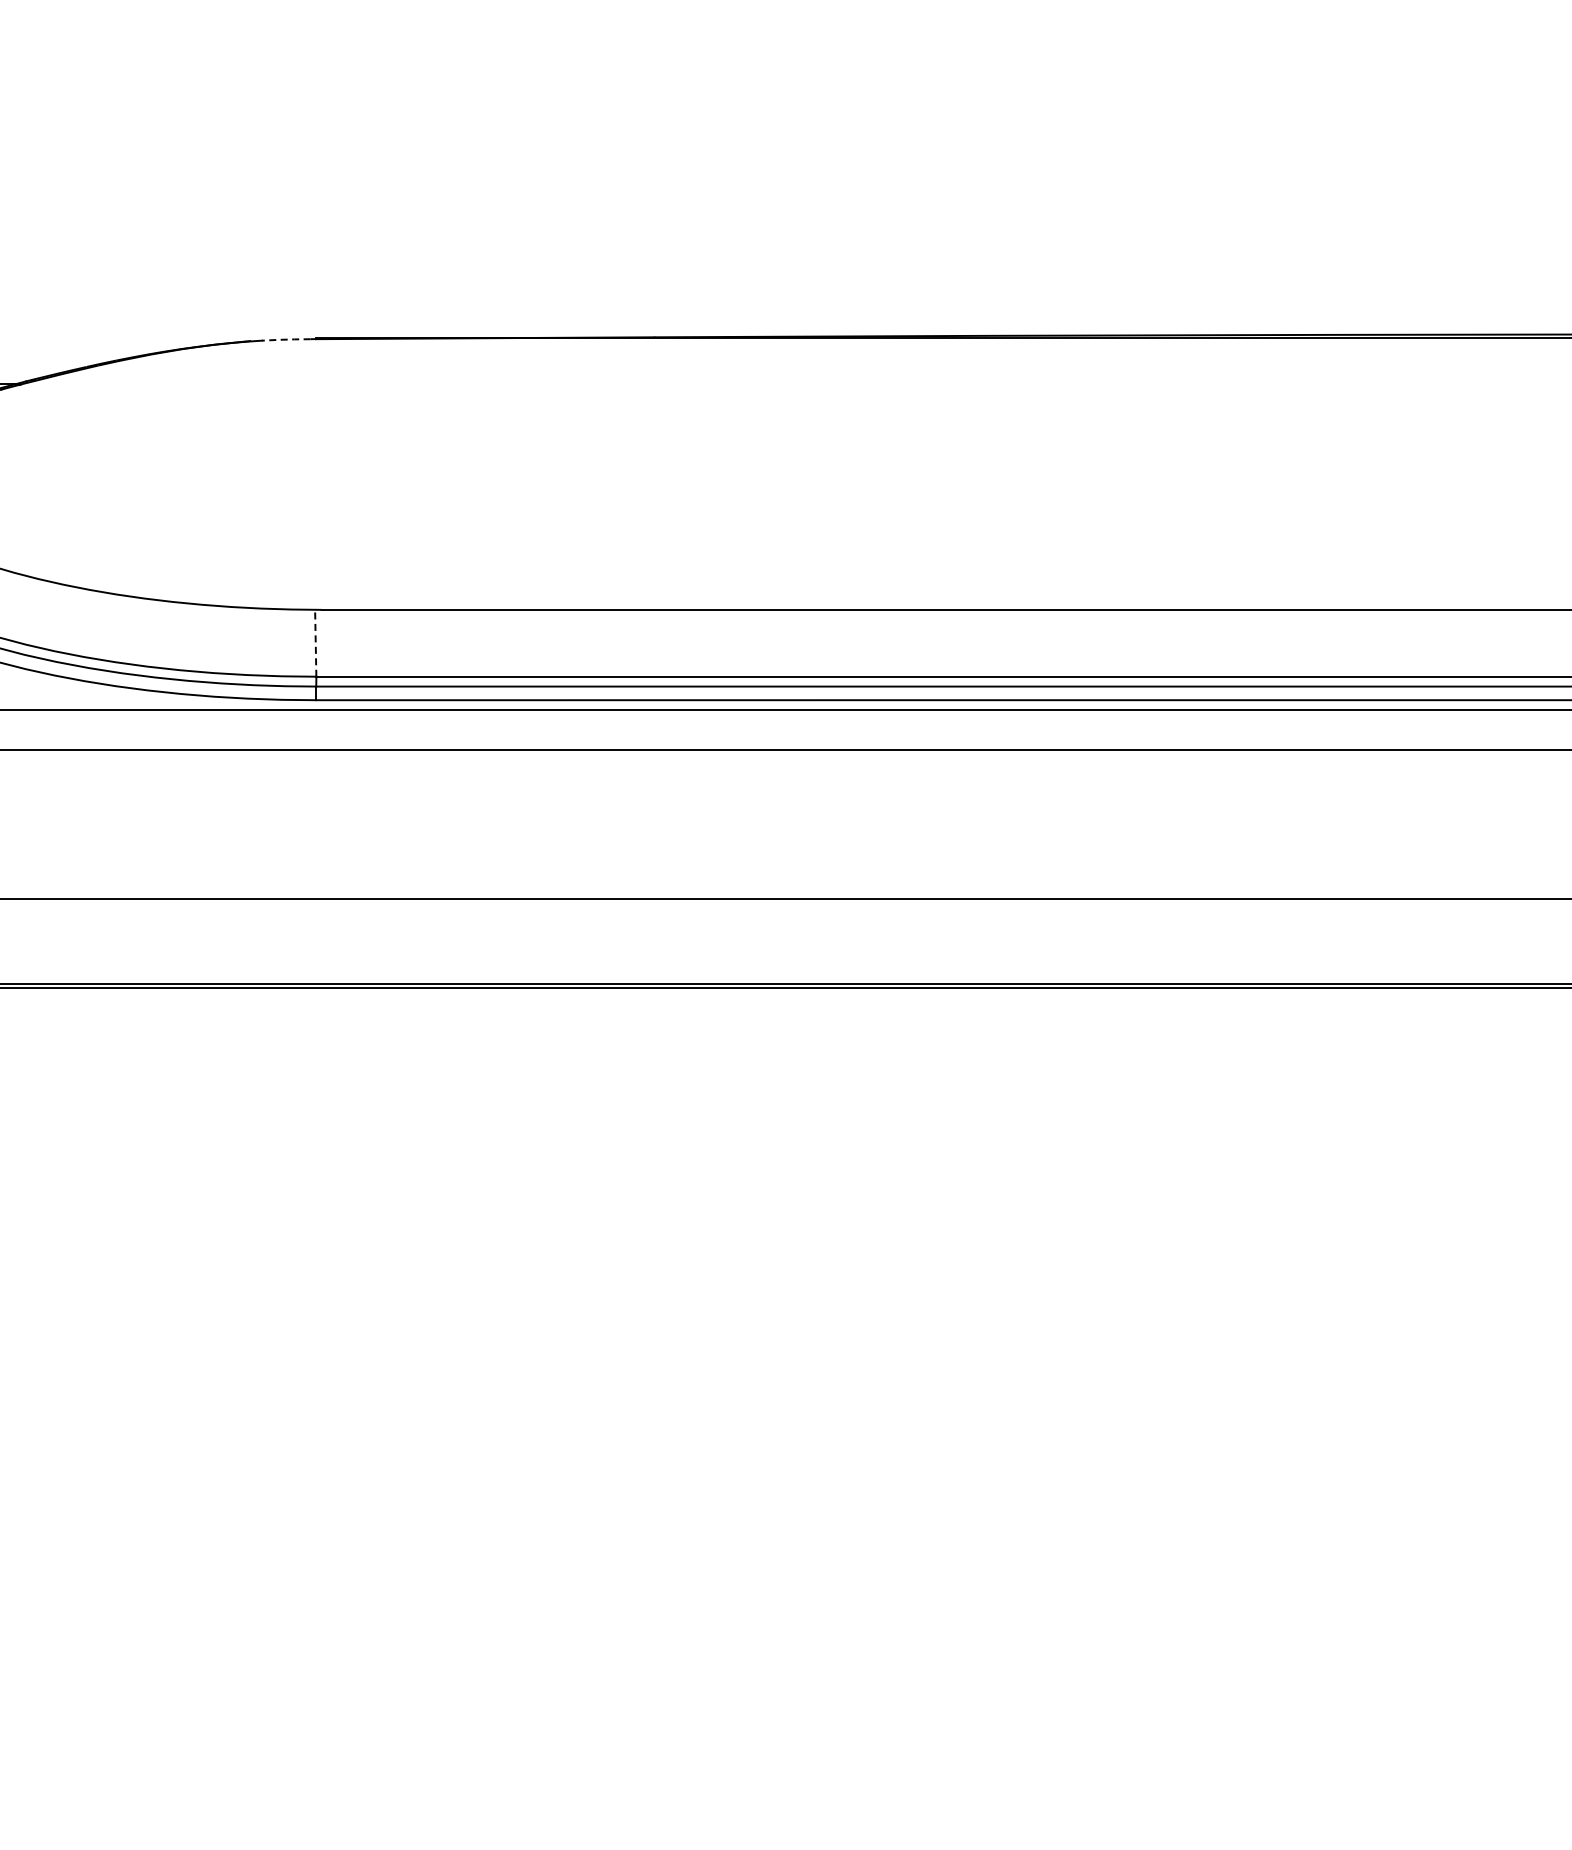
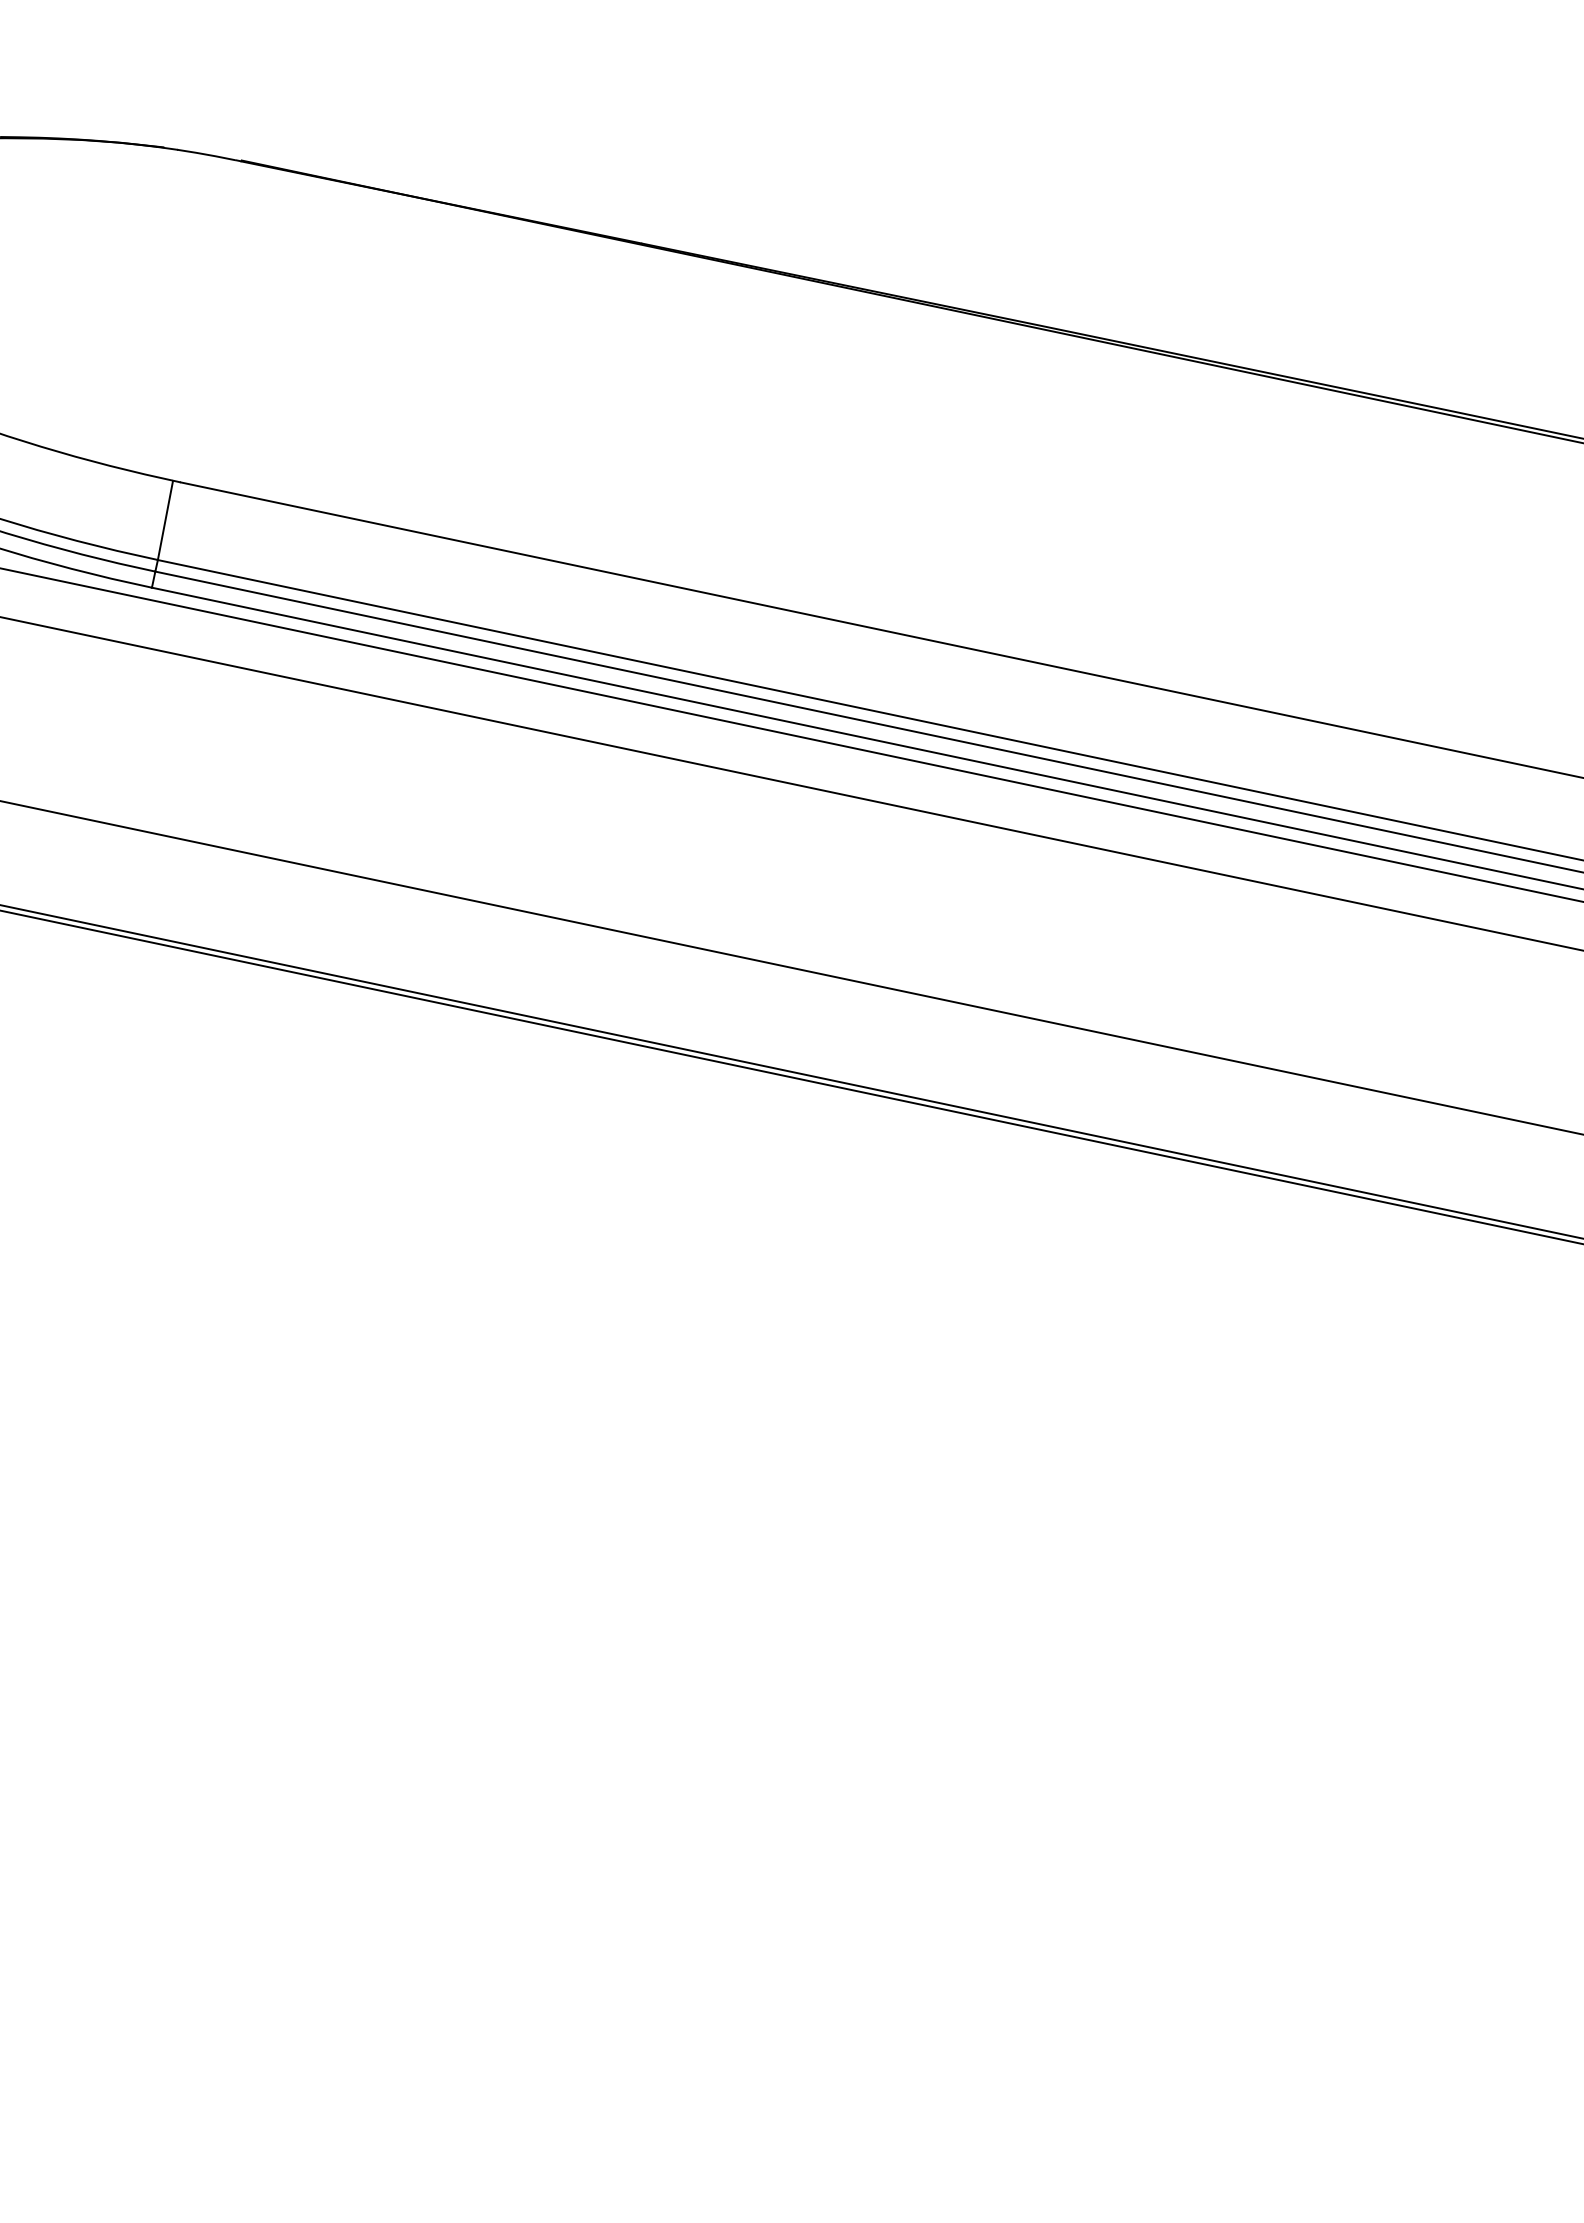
line: (285, 339) -> (205, 154), dashed -> solid
line: (315, 642) -> (165, 519), dashed -> solid

